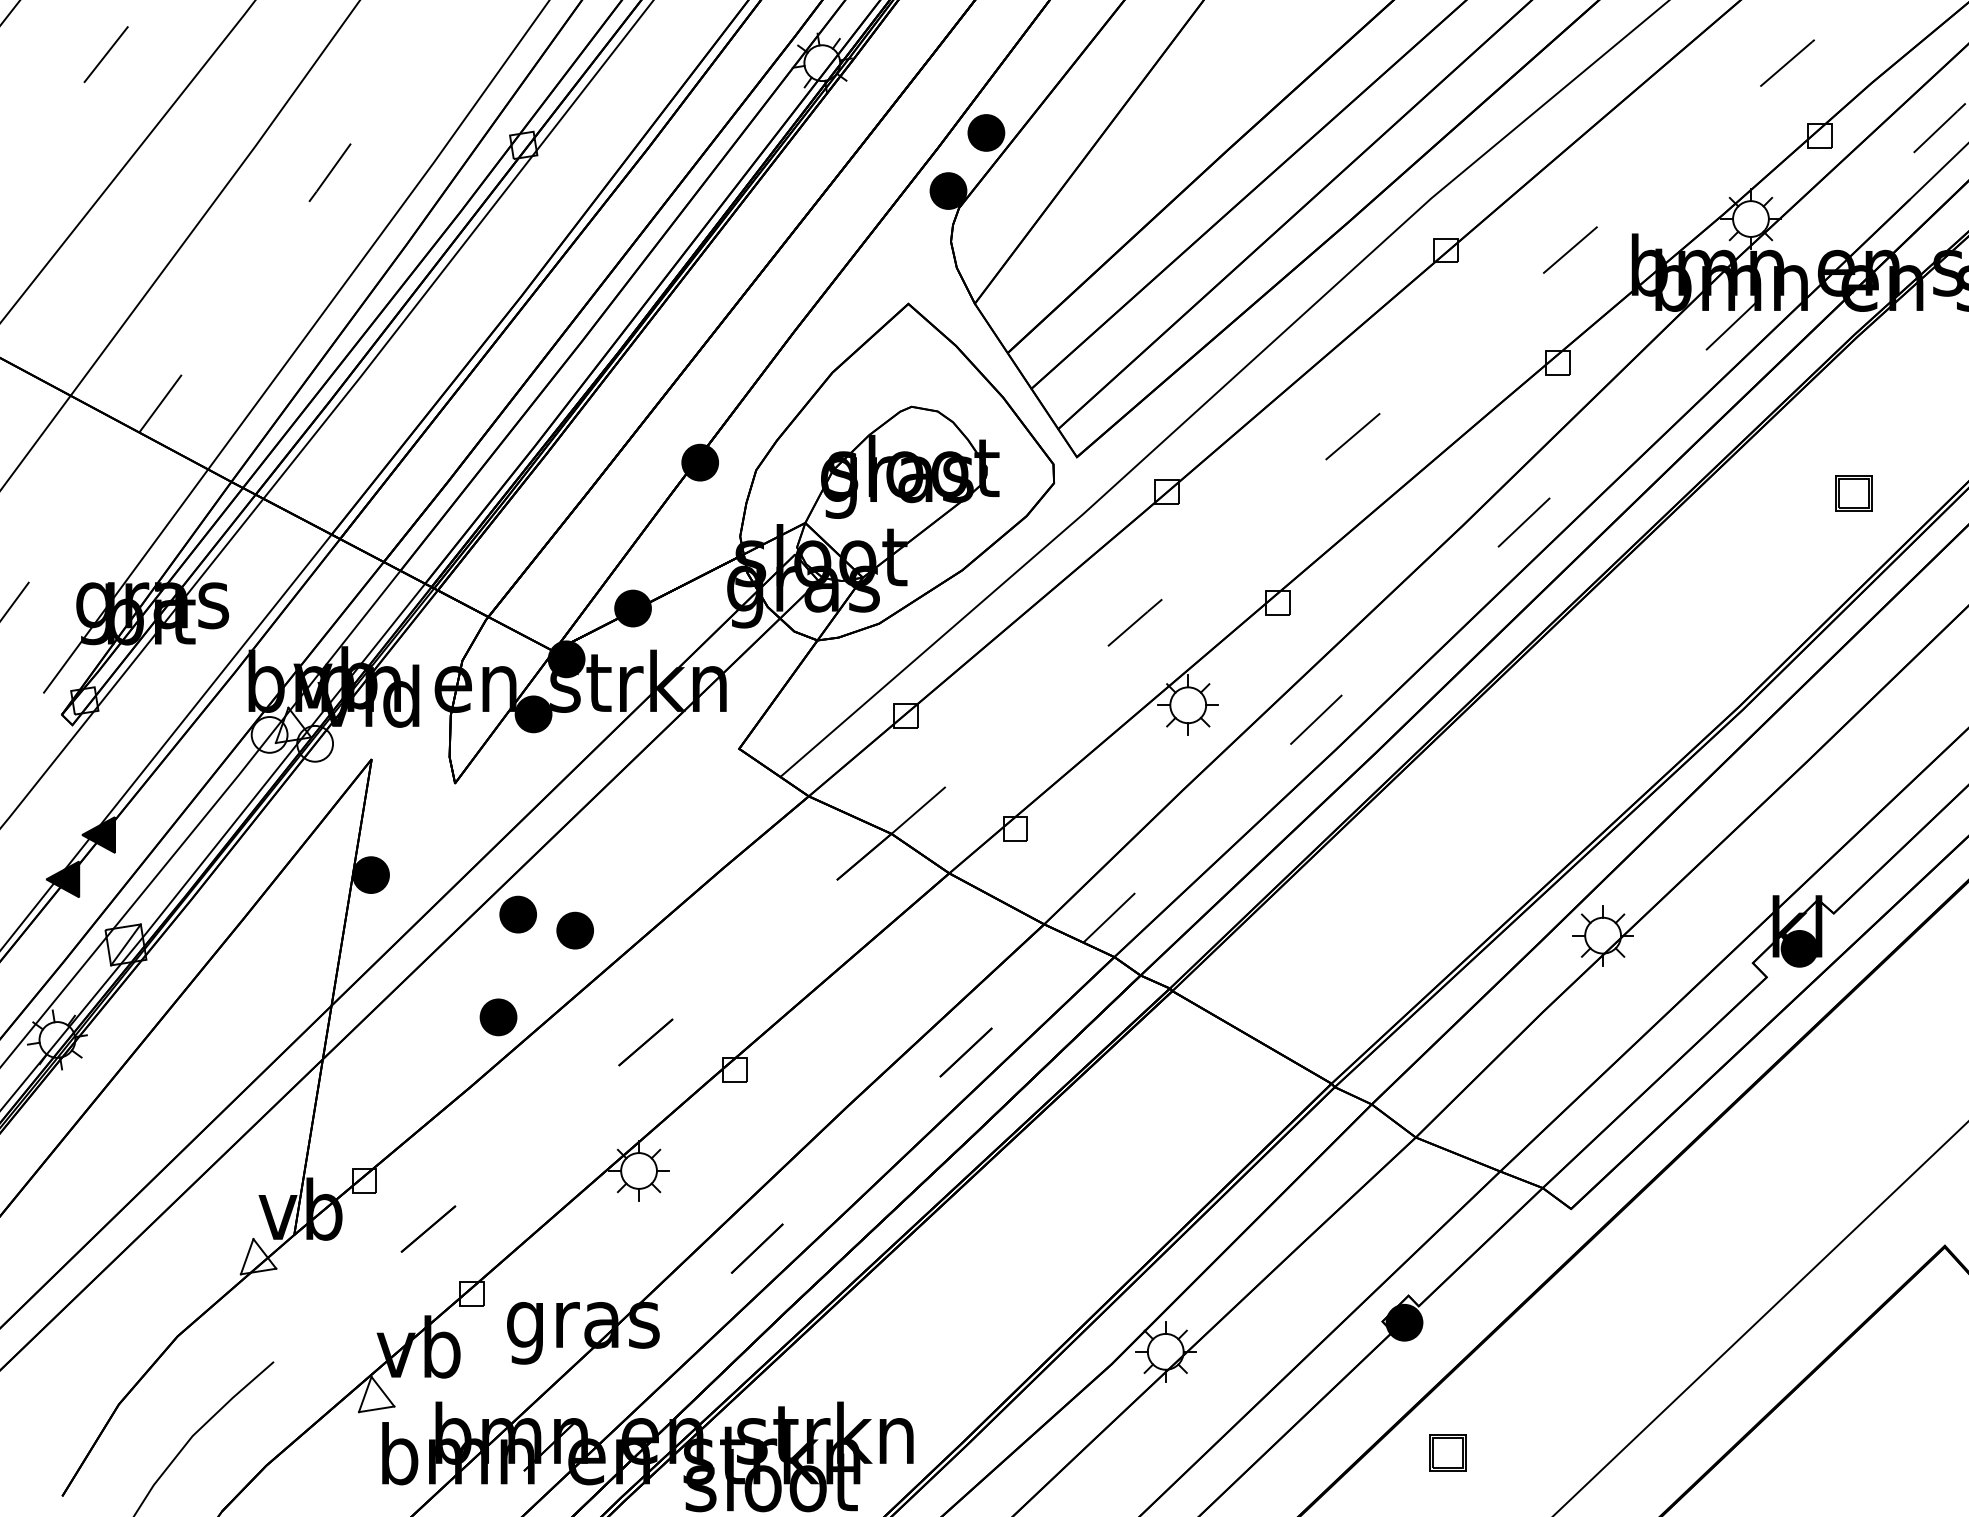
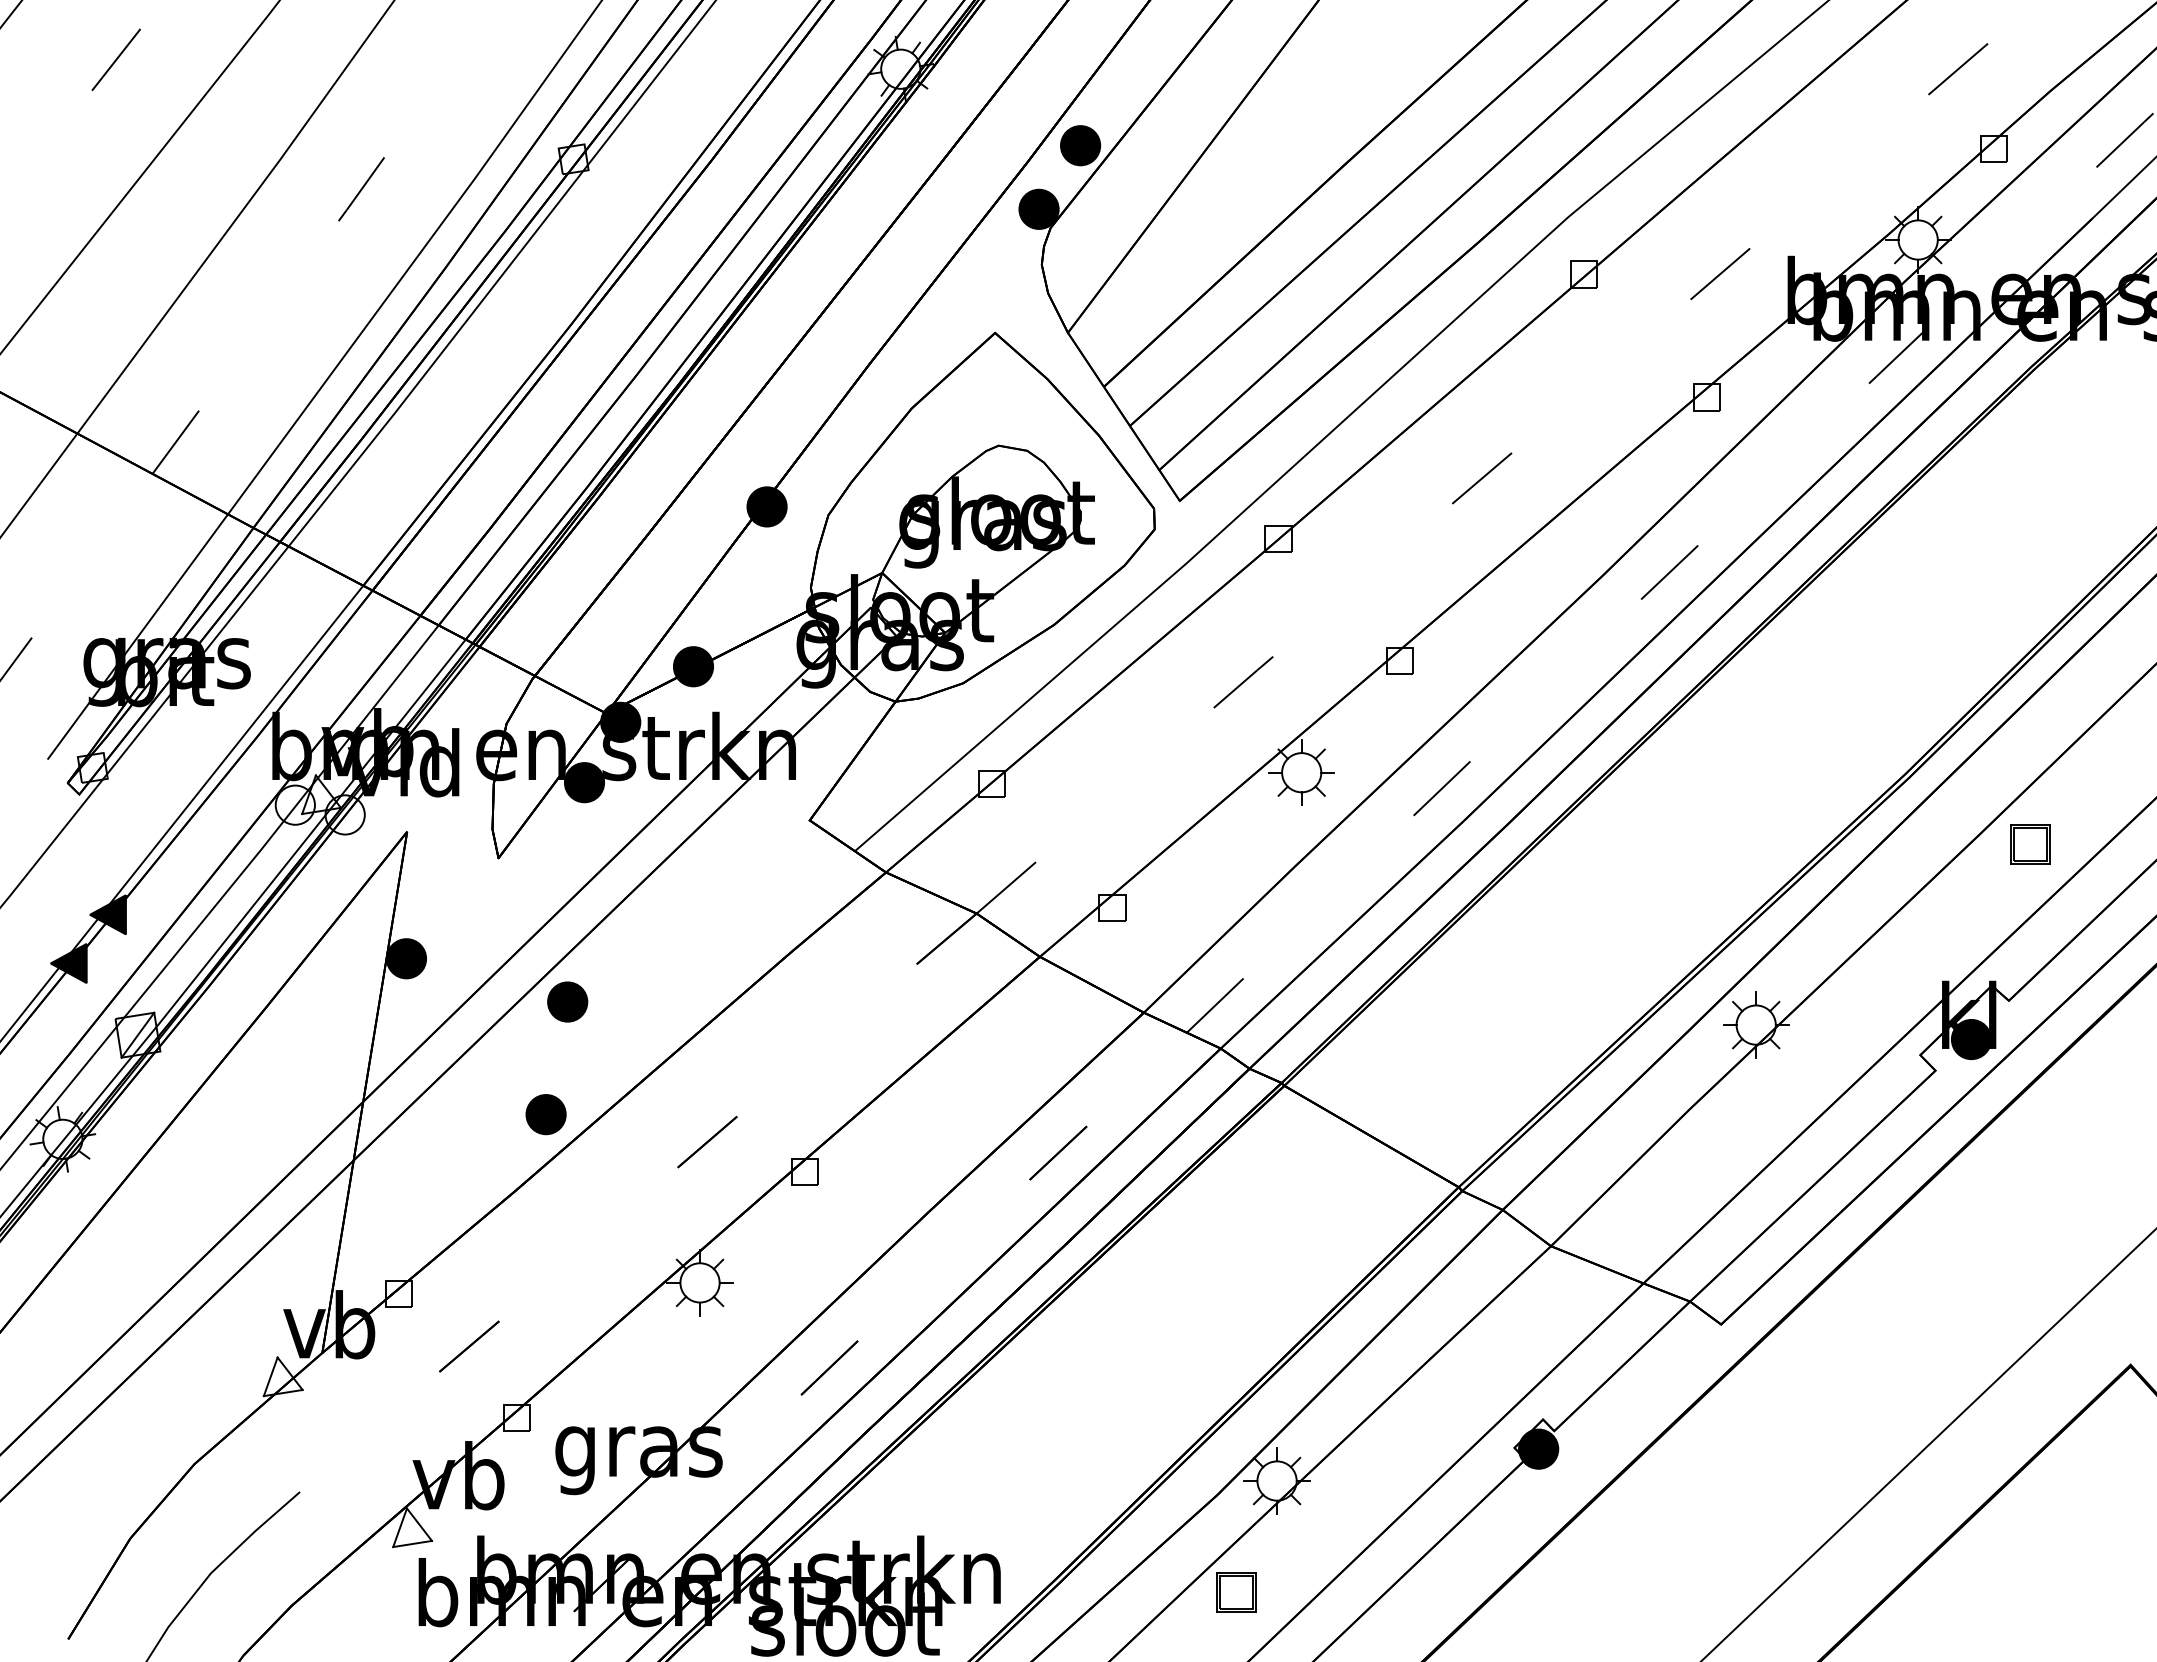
part: (1853, 493) -> (2030, 844), moved
part: (574, 930) -> (629, 1019), removed
part: (1448, 1453) -> (1236, 1592), moved

